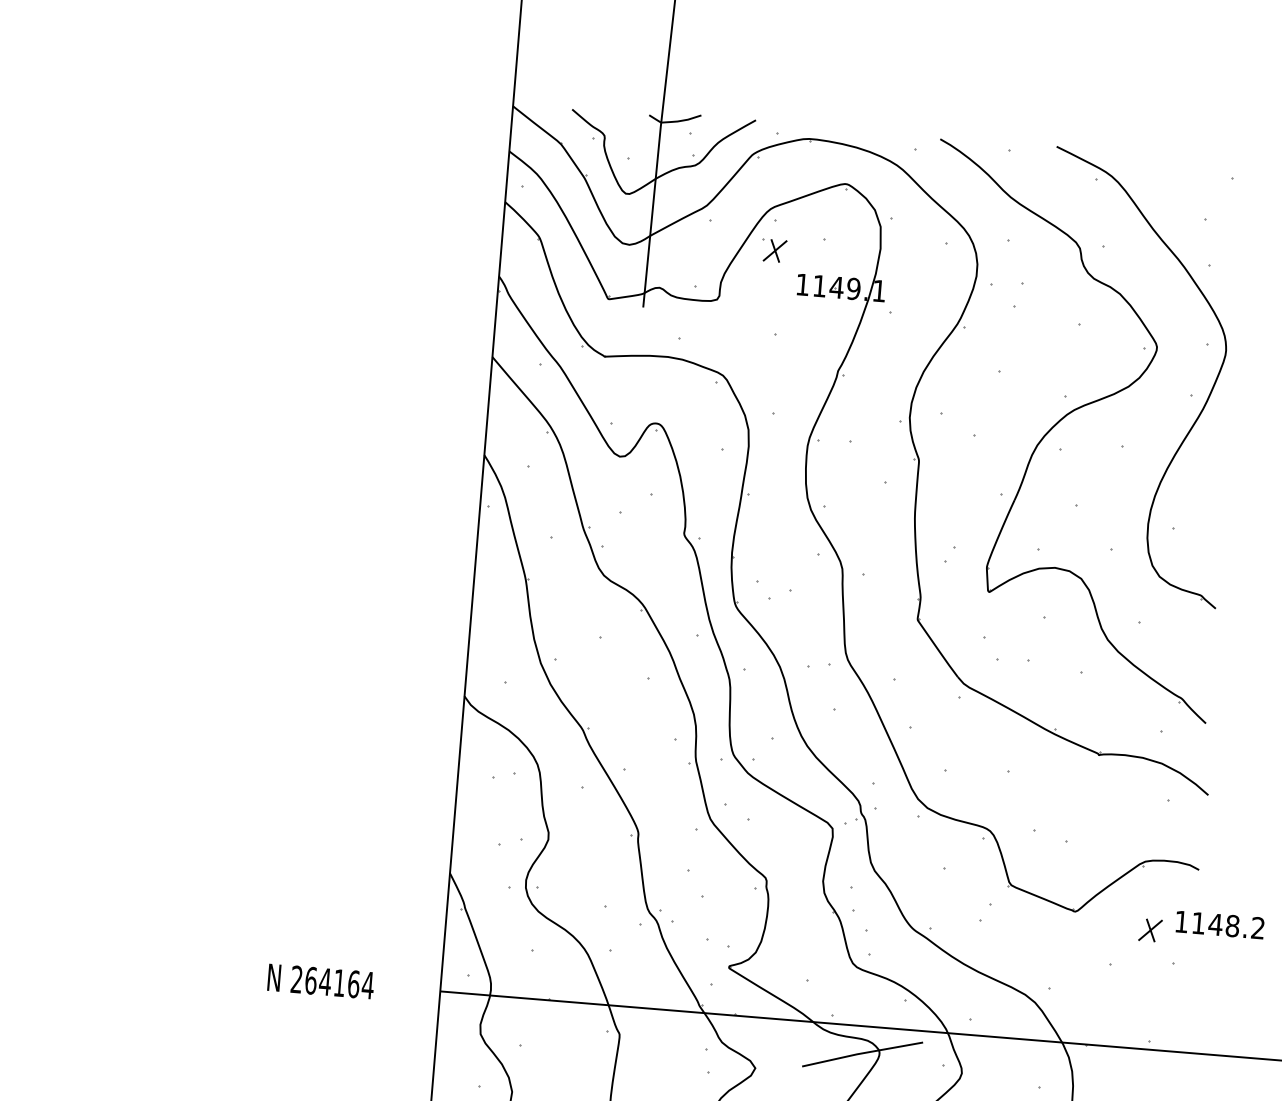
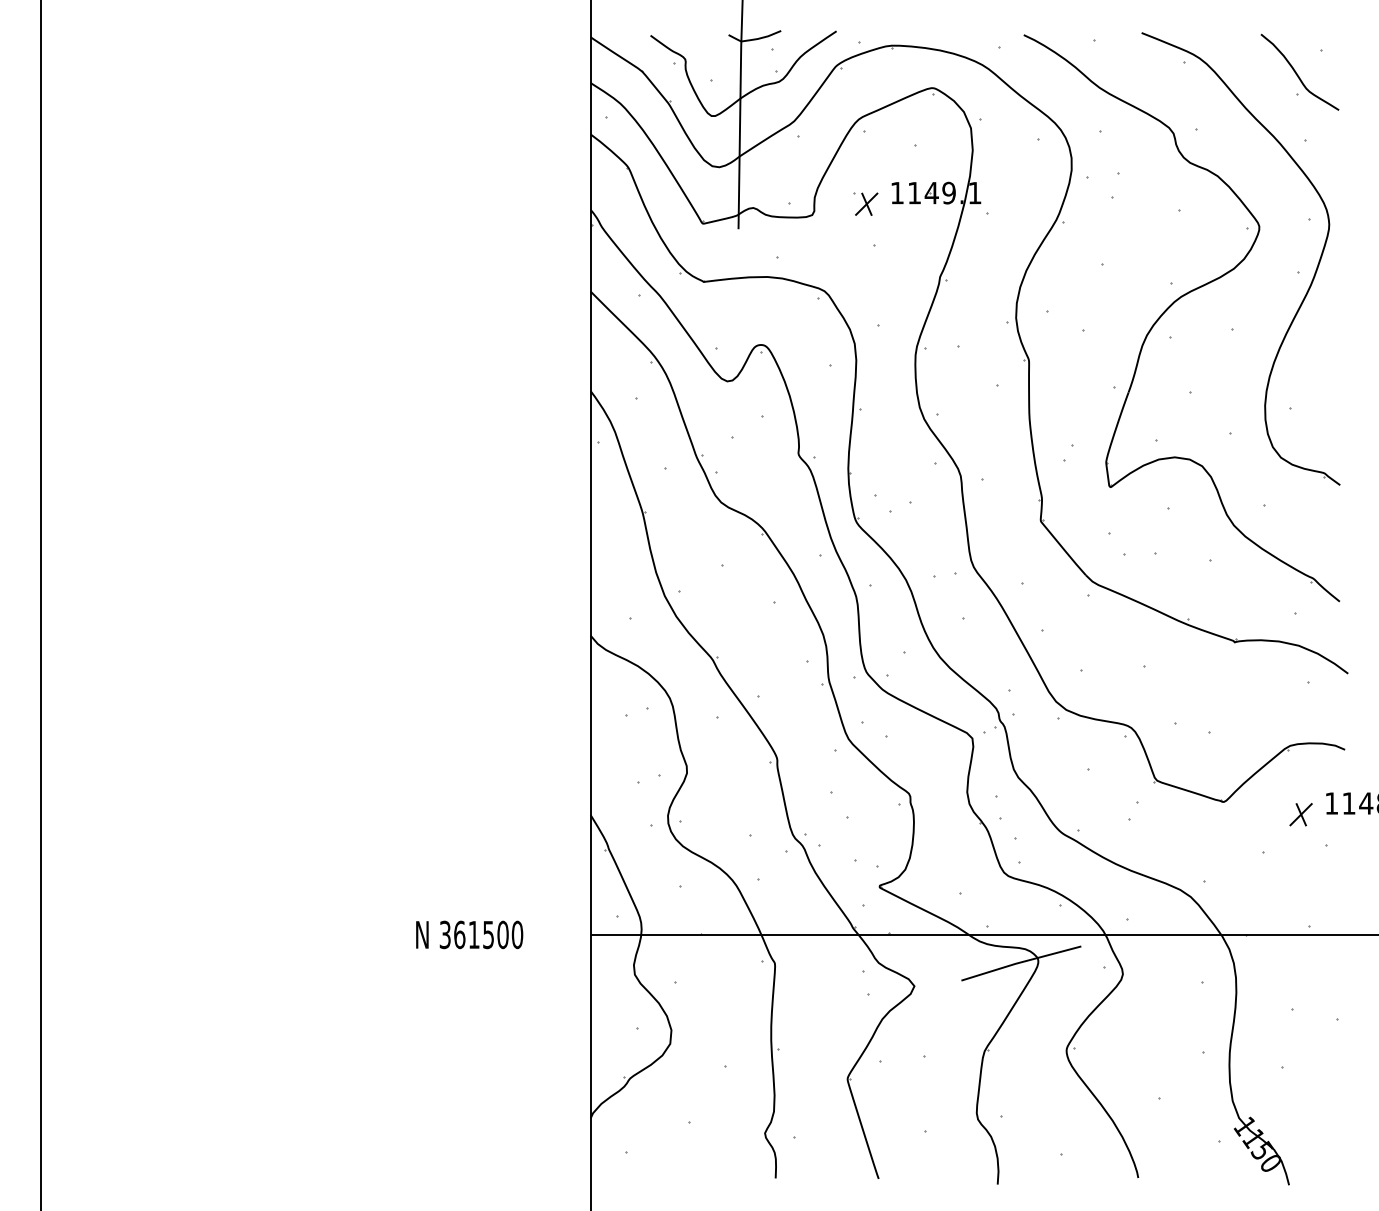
curve: (1207, 199) -> (1297, 73), added
part: (774, 250) -> (865, 203), moved
text: (332, 982) -> (481, 934), 264164 -> 361500

